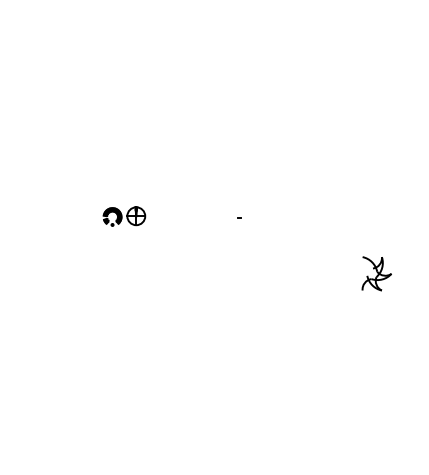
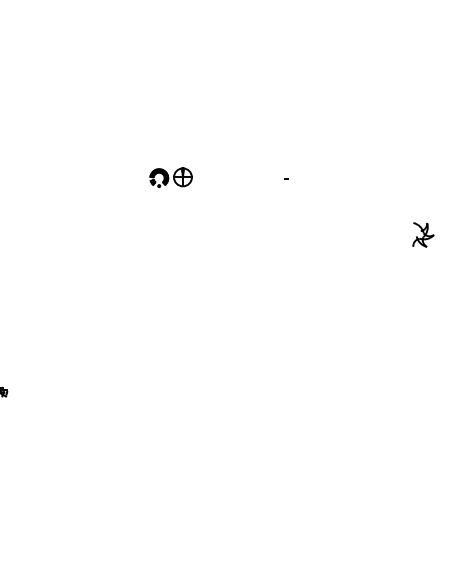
part: (376, 273) -> (423, 234), size x0.71

